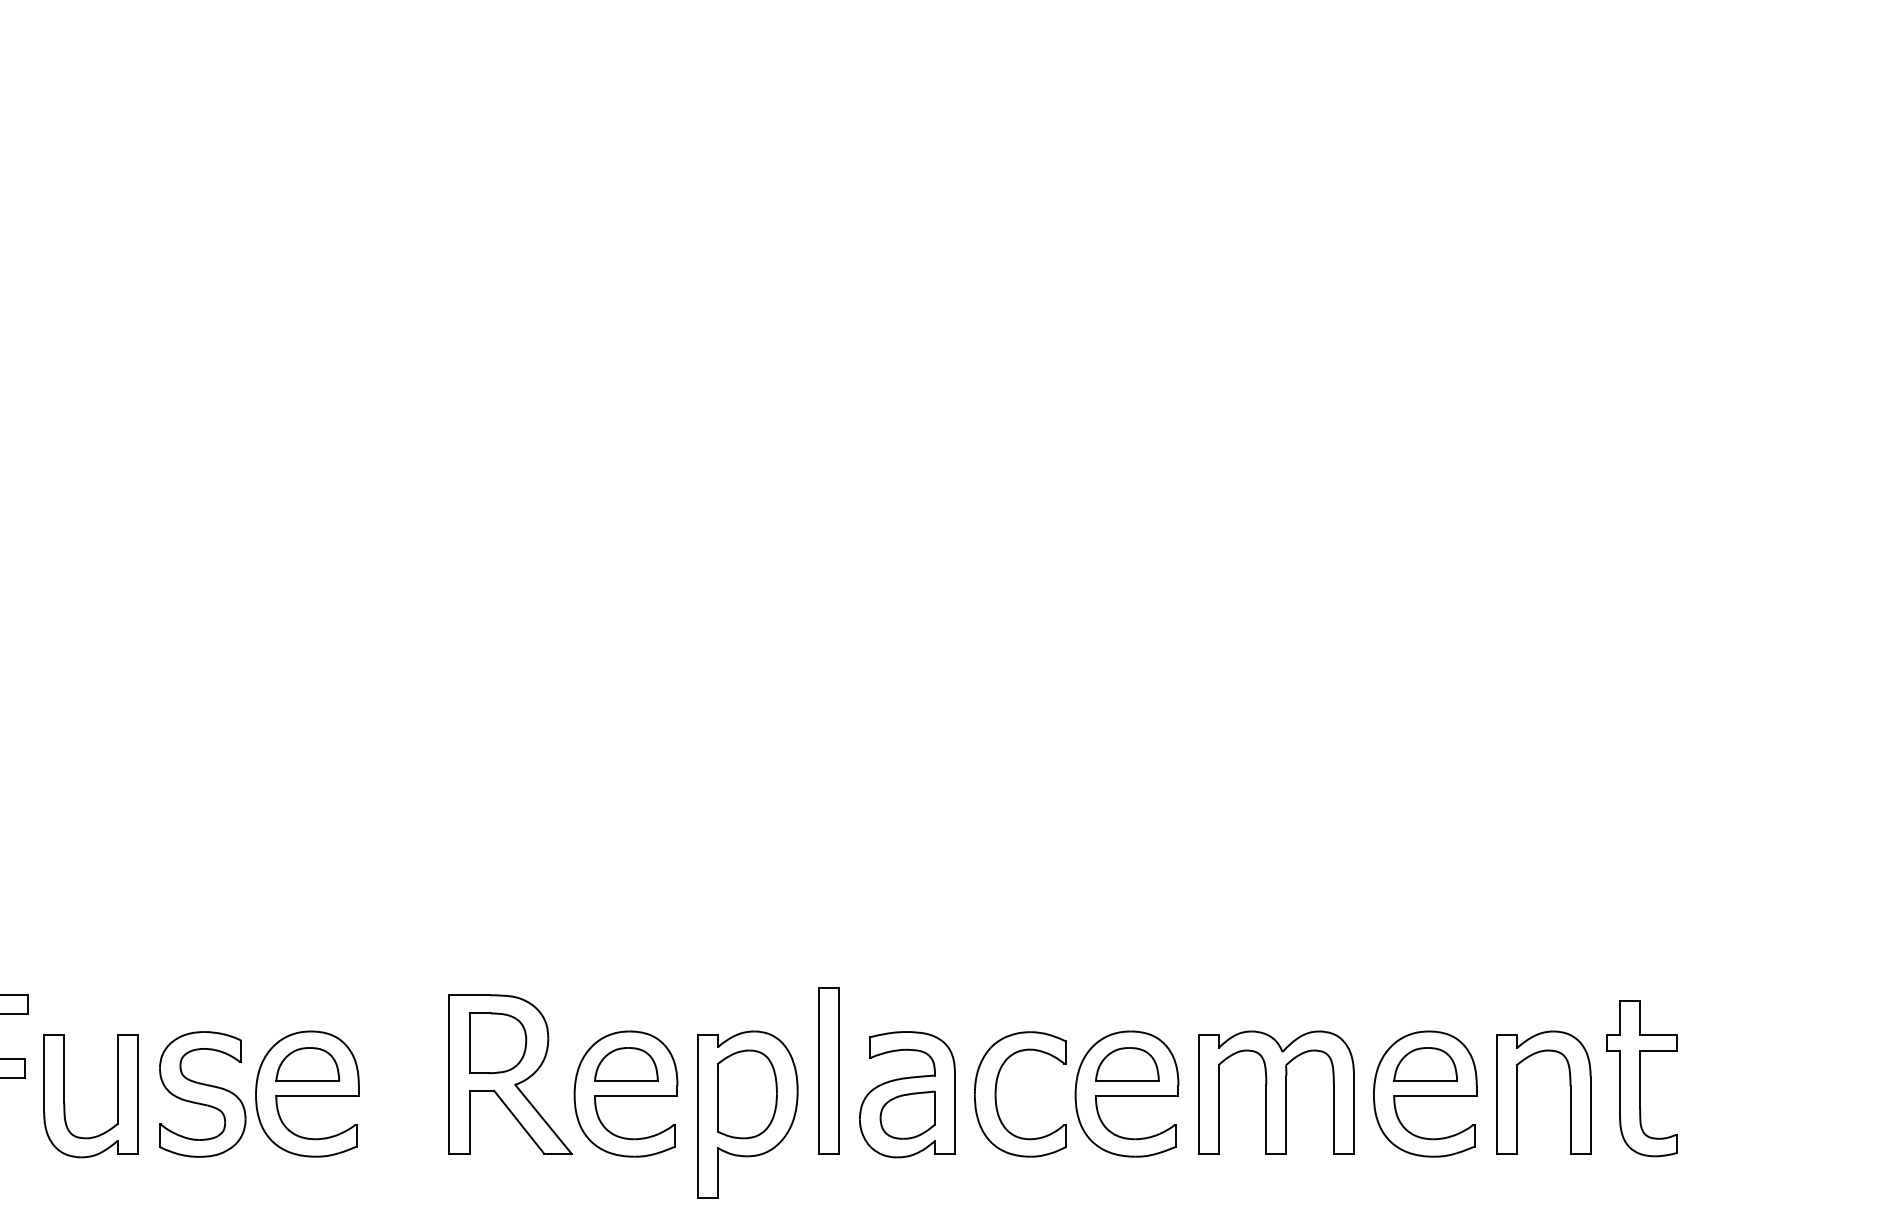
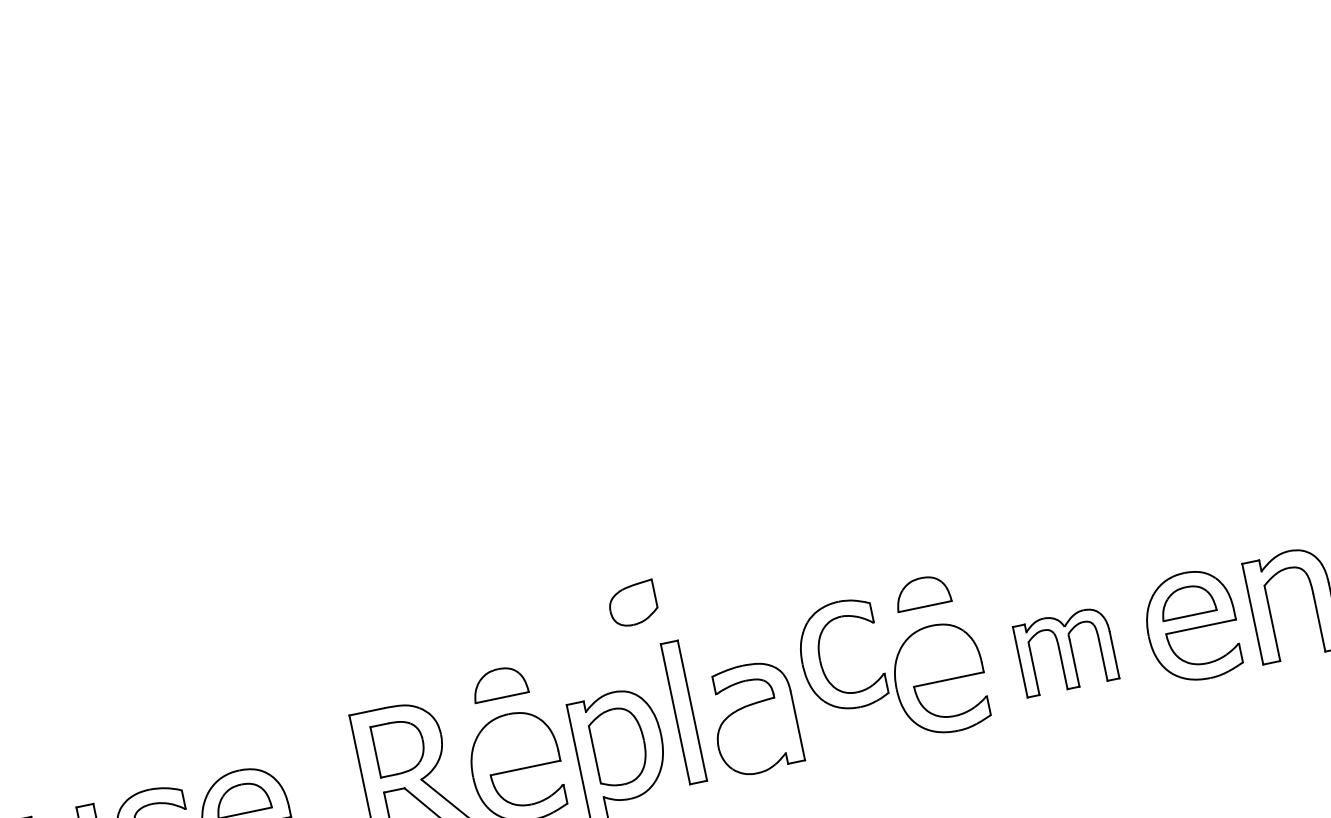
part: (626, 1064) -> (499, 683), moved
part: (1127, 1064) -> (922, 592), moved
part: (1276, 1092) -> (1066, 651), size x0.7
part: (996, 1094) -> (820, 660), moved
part: (907, 1114) -> (632, 603), moved

